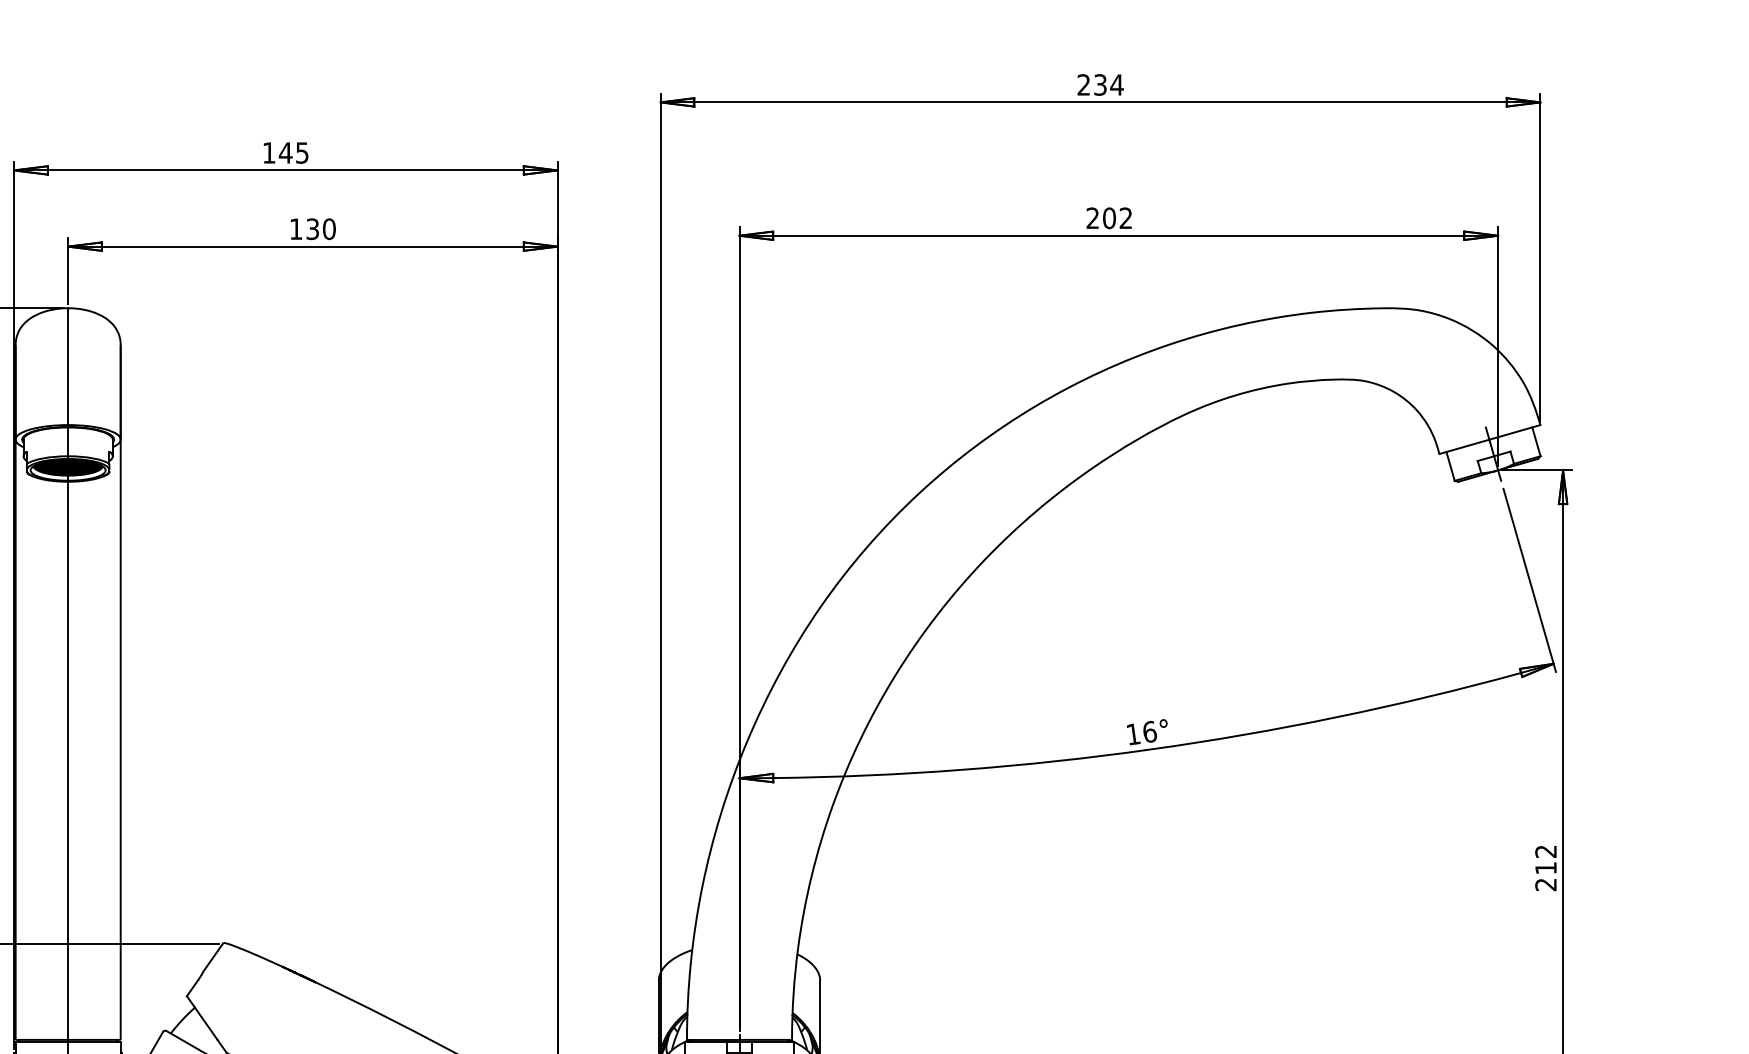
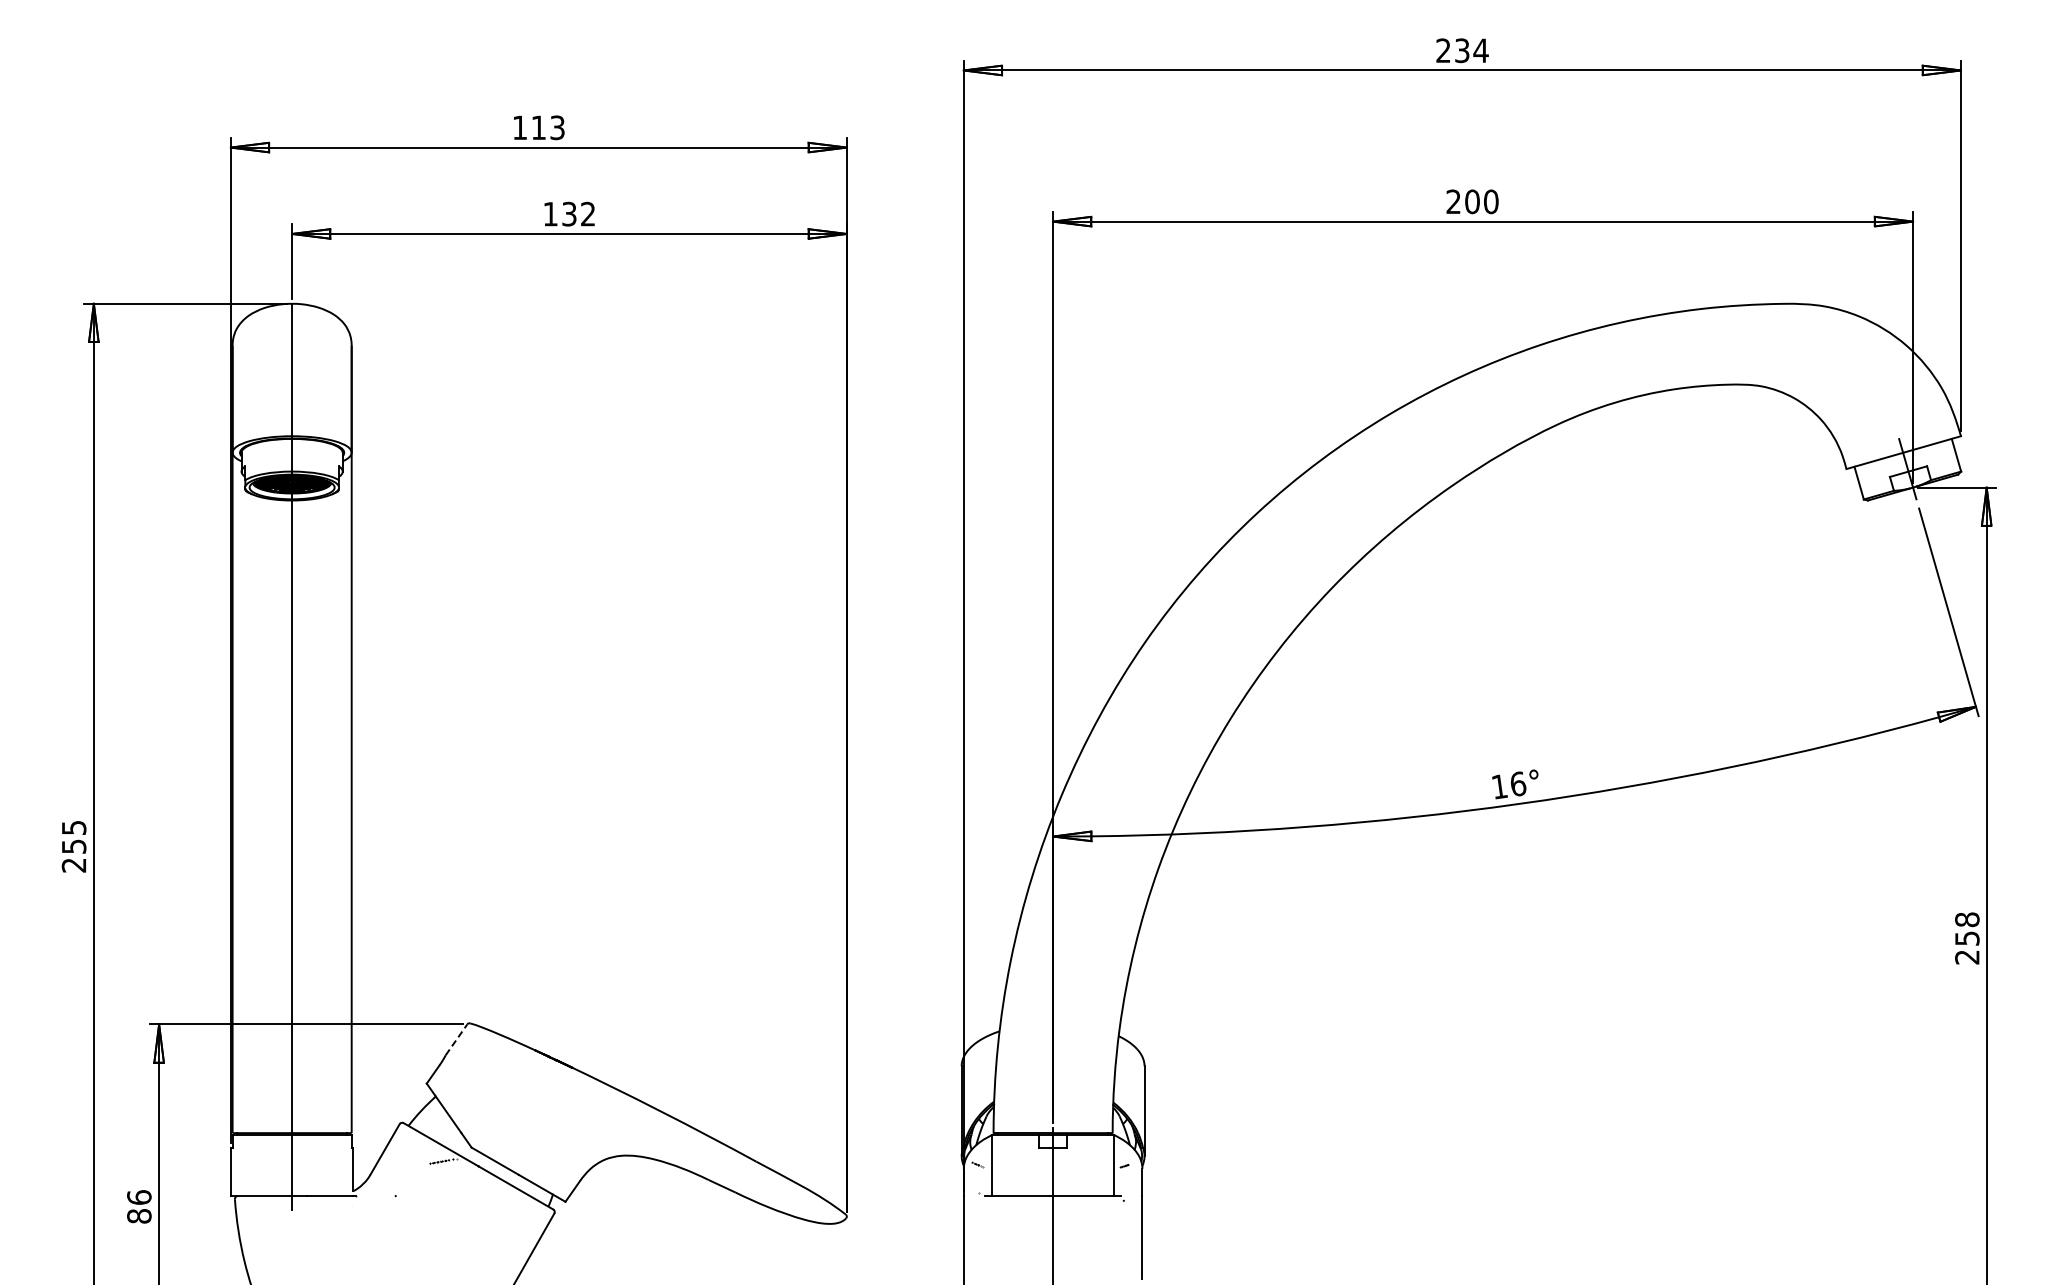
text: (293, 152) -> (547, 127), 145 -> 113
text: (1126, 218) -> (1491, 201), 202 -> 200
text: (328, 228) -> (587, 213), 130 -> 132
text: (1546, 859) -> (1967, 928), 212 -> 258
line: (213, 957) -> (456, 1039), solid -> dashed

